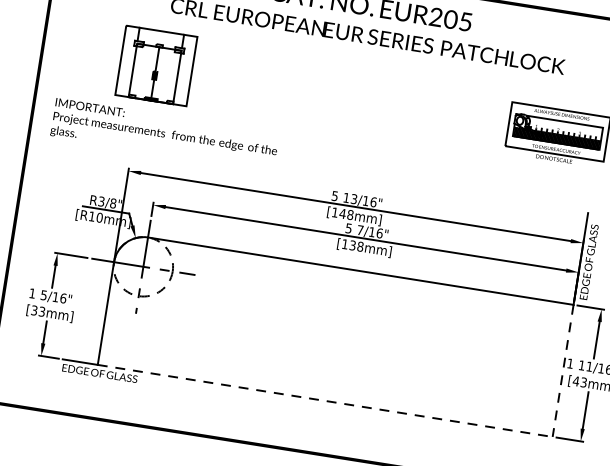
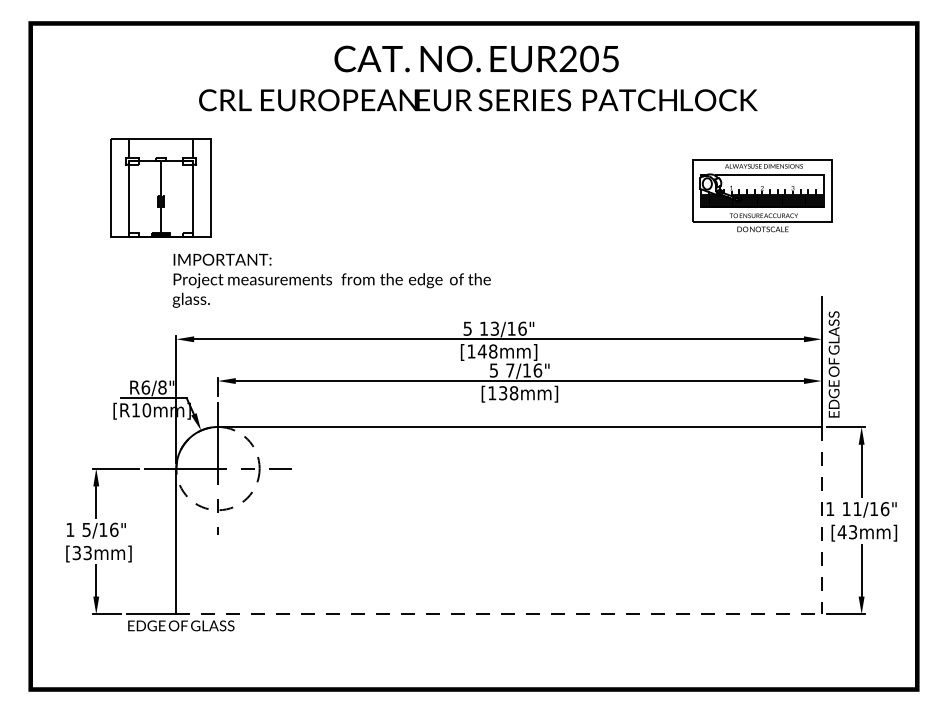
part: (156, 65) -> (160, 187), moved
text: (164, 134) -> (331, 280), moved
text: (101, 201) -> (145, 387), R3/8" -> R6/8"

